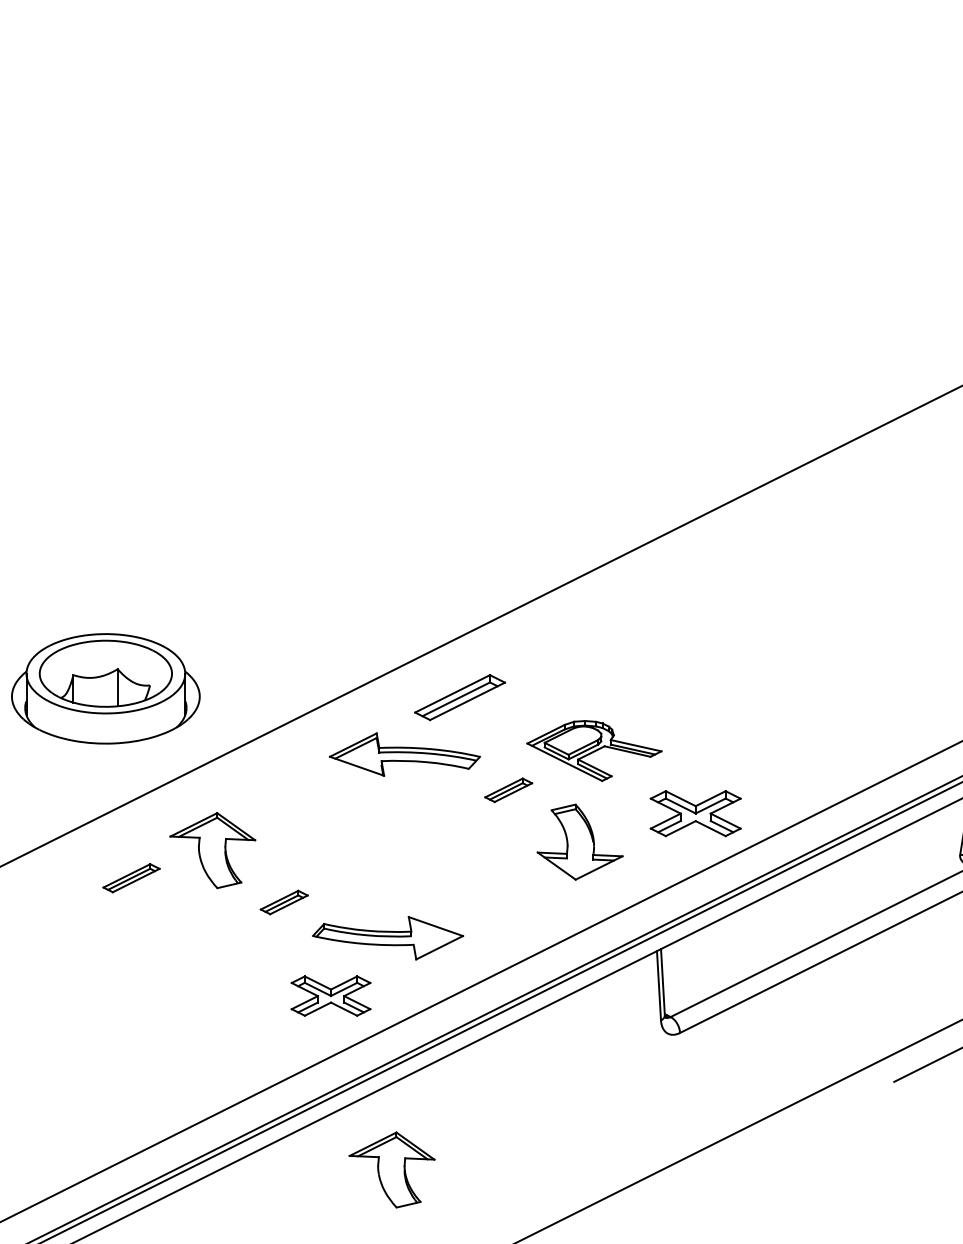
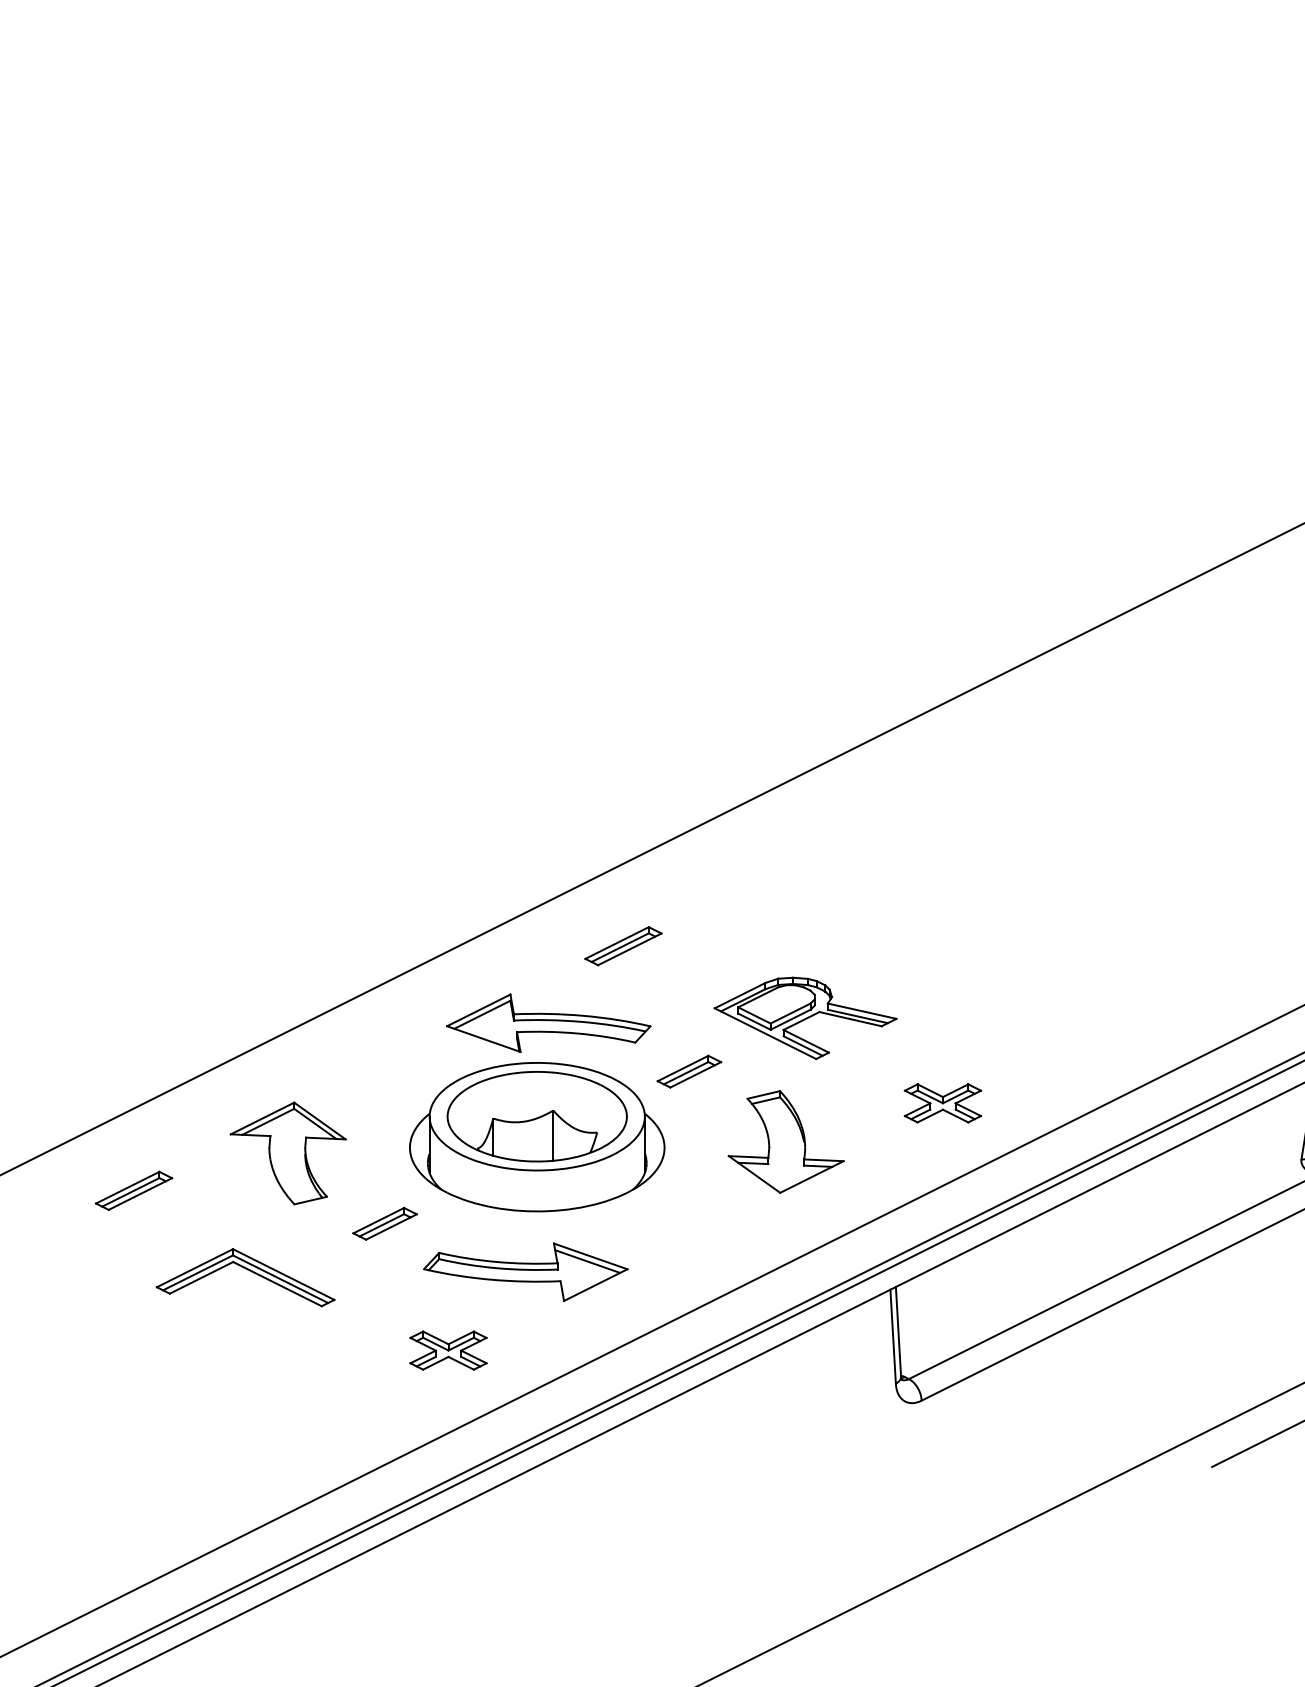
part: (106, 689) -> (537, 1137), moved
part: (460, 697) -> (623, 946), size x0.62
part: (695, 813) -> (942, 1103), size x0.62
part: (131, 877) -> (133, 1190), moved
line: (433, 930) -> (587, 1261), added
part: (184, 937) -> (249, 1271), added
part: (331, 995) -> (448, 1350), size x0.71
part: (391, 1170) -> (530, 1586), removed

